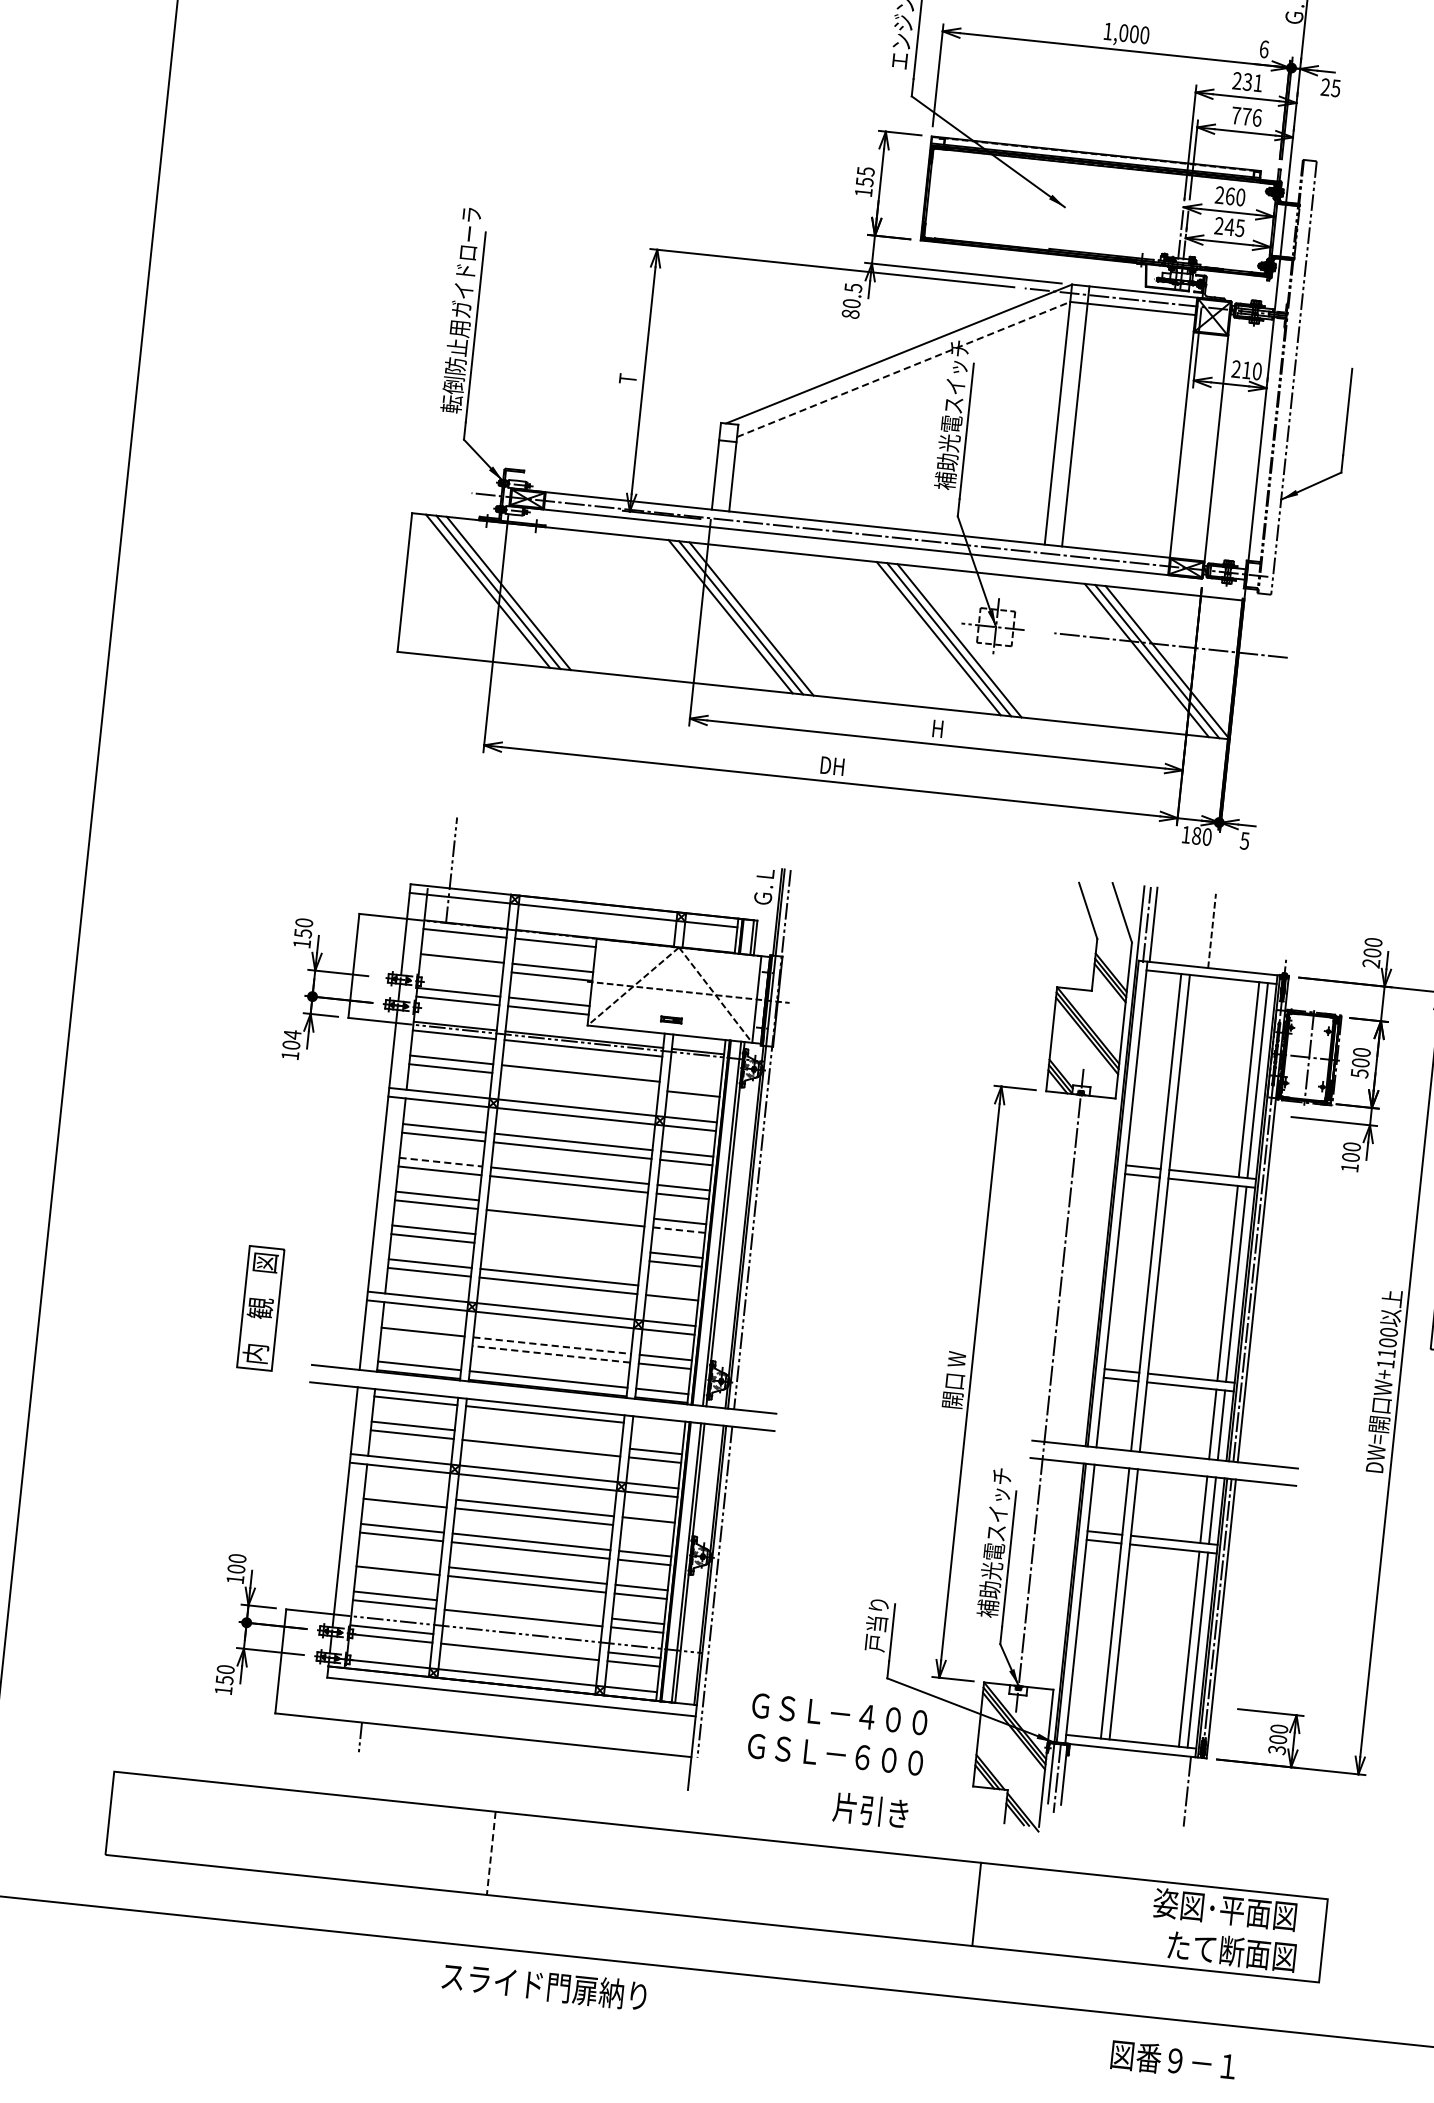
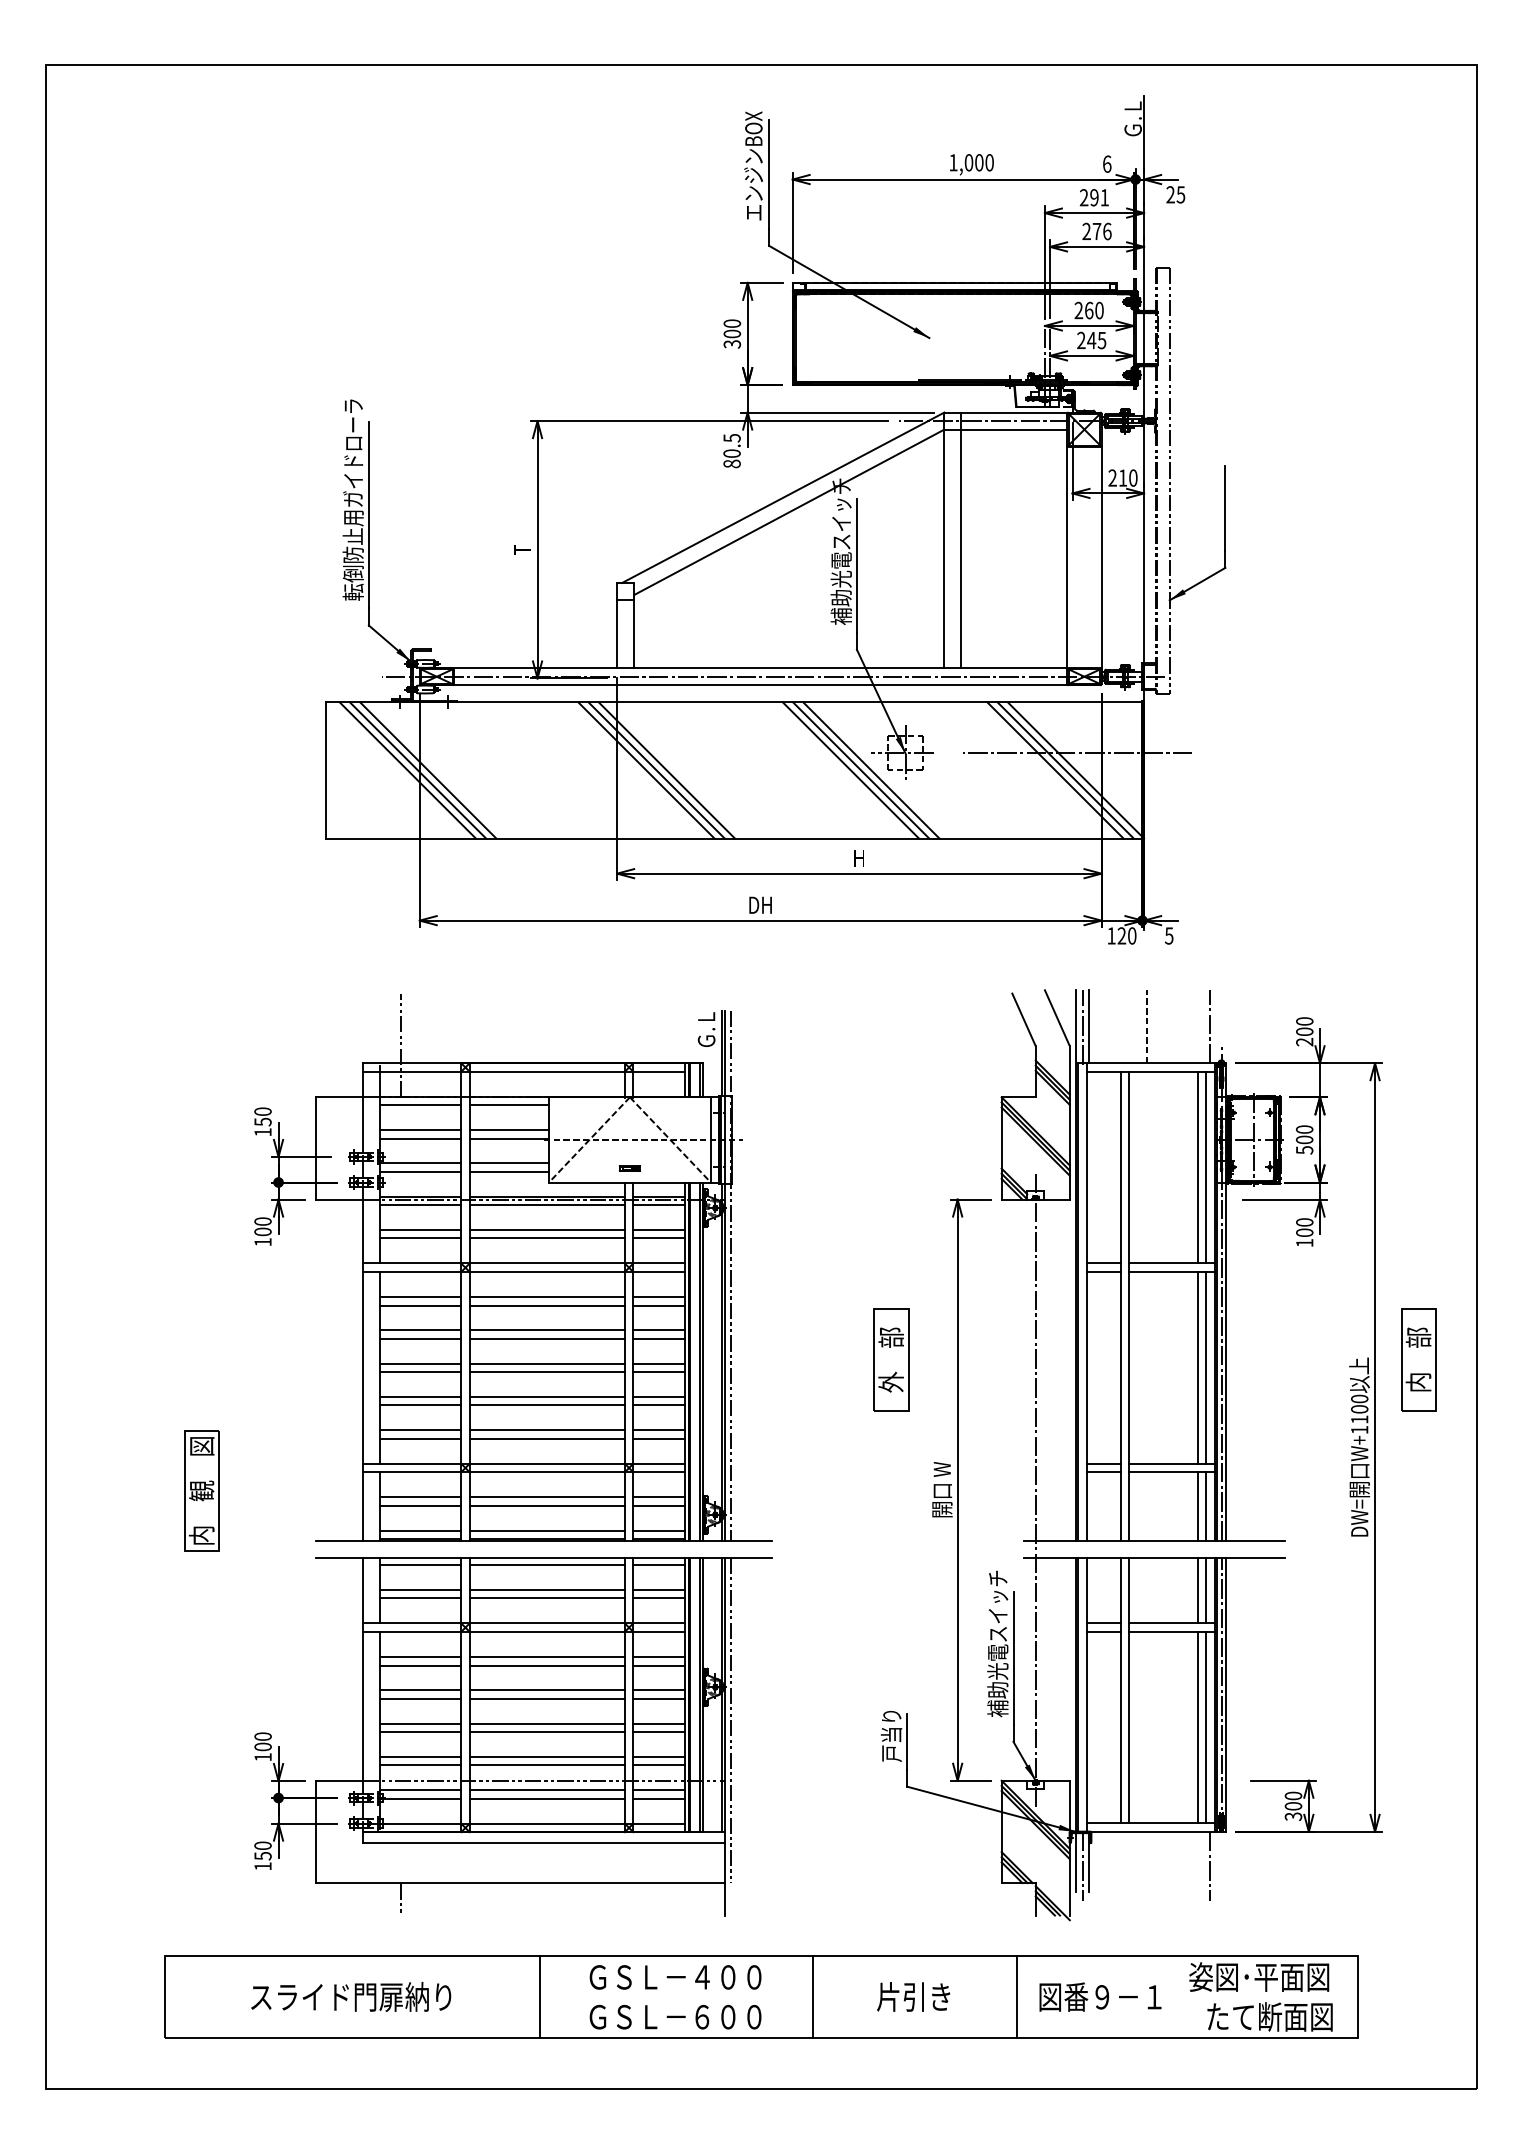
text: (1247, 81) -> (1094, 197), 231 -> 291
text: (1236, 114) -> (1086, 230), 776 -> 276
text: (865, 181) -> (732, 333), 155 -> 300
line: (903, 369) -> (789, 512), dashed -> solid
text: (1196, 835) -> (1121, 935), 180 -> 120
line: (1277, 937) -> (1210, 1026), added
line: (461, 967) -> (420, 1138), added
text: (292, 1034) -> (262, 1221), 104 -> 100
line: (696, 1060) -> (658, 1205), added
line: (579, 1082) -> (546, 1238), added
line: (693, 1085) -> (658, 1229), added
line: (441, 1162) -> (420, 1330), dashed -> solid
line: (565, 1209) -> (546, 1363), added
line: (679, 1230) -> (659, 1372), dashed -> solid
line: (562, 1242) -> (546, 1396), added
part: (917, 1242) -> (891, 1359), added
line: (561, 1252) -> (546, 1405), added
line: (672, 1289) -> (658, 1430), added
part: (260, 1307) -> (201, 1490), moved
line: (422, 1340) -> (420, 1505), added
line: (552, 1345) -> (547, 1497), dashed -> solid
line: (551, 1353) -> (547, 1505), dashed -> solid
line: (658, 1426) -> (658, 1565), added
line: (541, 1439) -> (546, 1589), added
line: (406, 1494) -> (420, 1657), added
line: (647, 1528) -> (658, 1665), added
line: (399, 1562) -> (420, 1723), added
line: (523, 1609) -> (546, 1756), added
line: (520, 1642) -> (546, 1789), added
text: (837, 1734) -> (675, 1997), moved
text: (870, 1810) -> (913, 1996), moved
line: (490, 1853) -> (539, 1997), dashed -> solid
line: (768, 1882) -> (812, 1997), added
text: (544, 1985) -> (351, 1996), moved
text: (1173, 2059) -> (1100, 1996), moved

